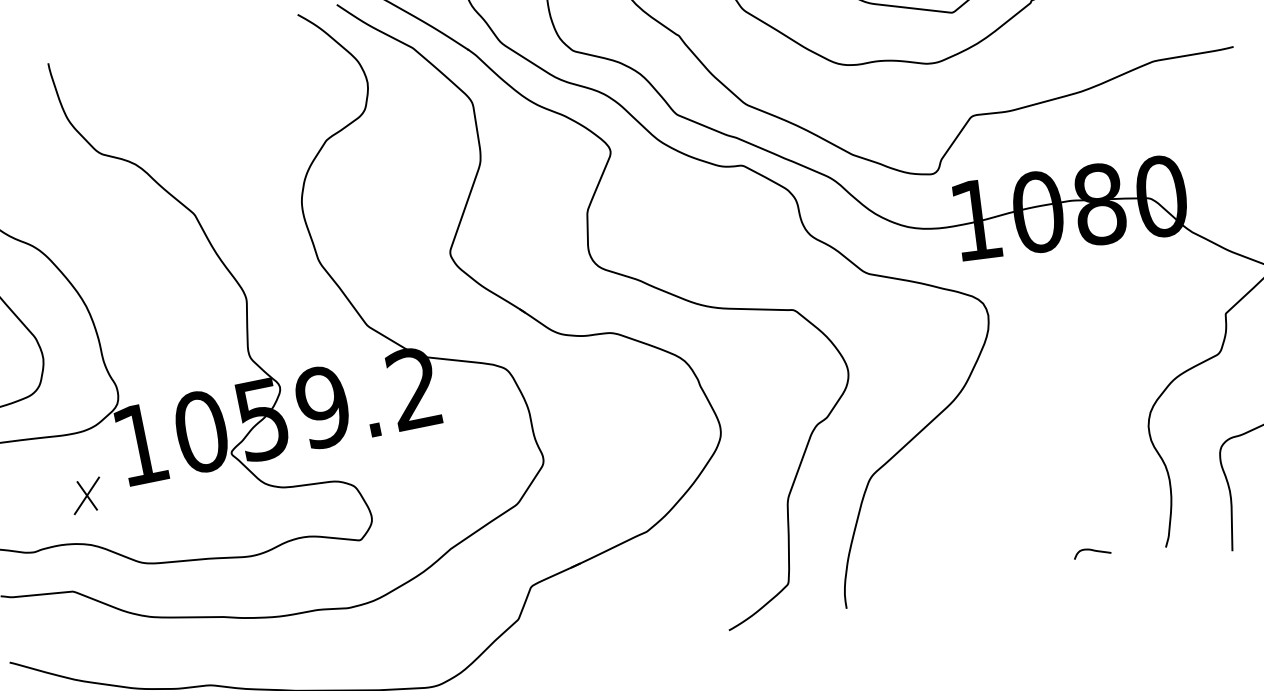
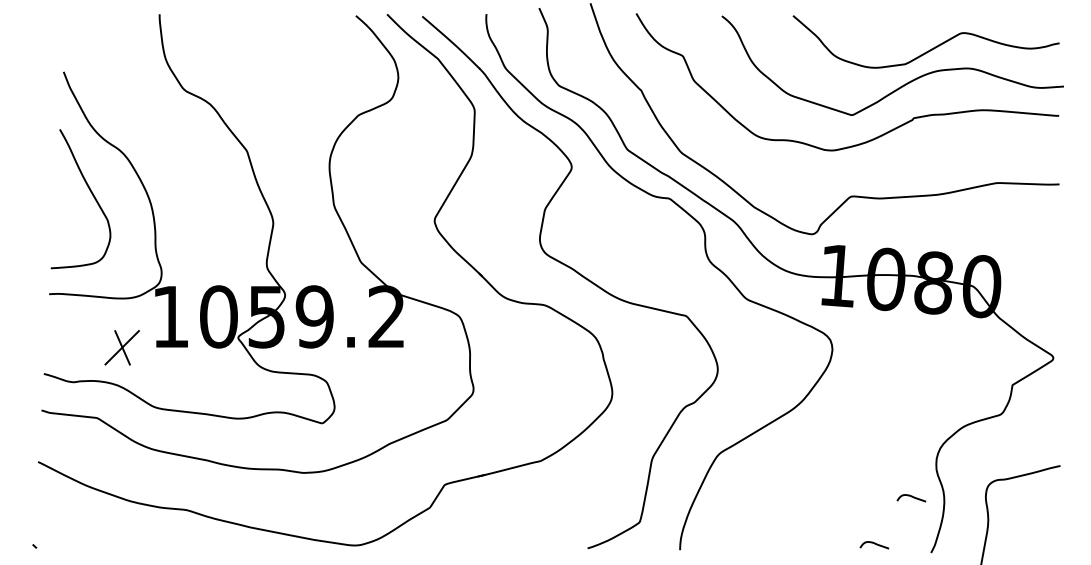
curve: (1126, 482) -> (911, 497), added
part: (87, 495) -> (122, 347), size x1.4

